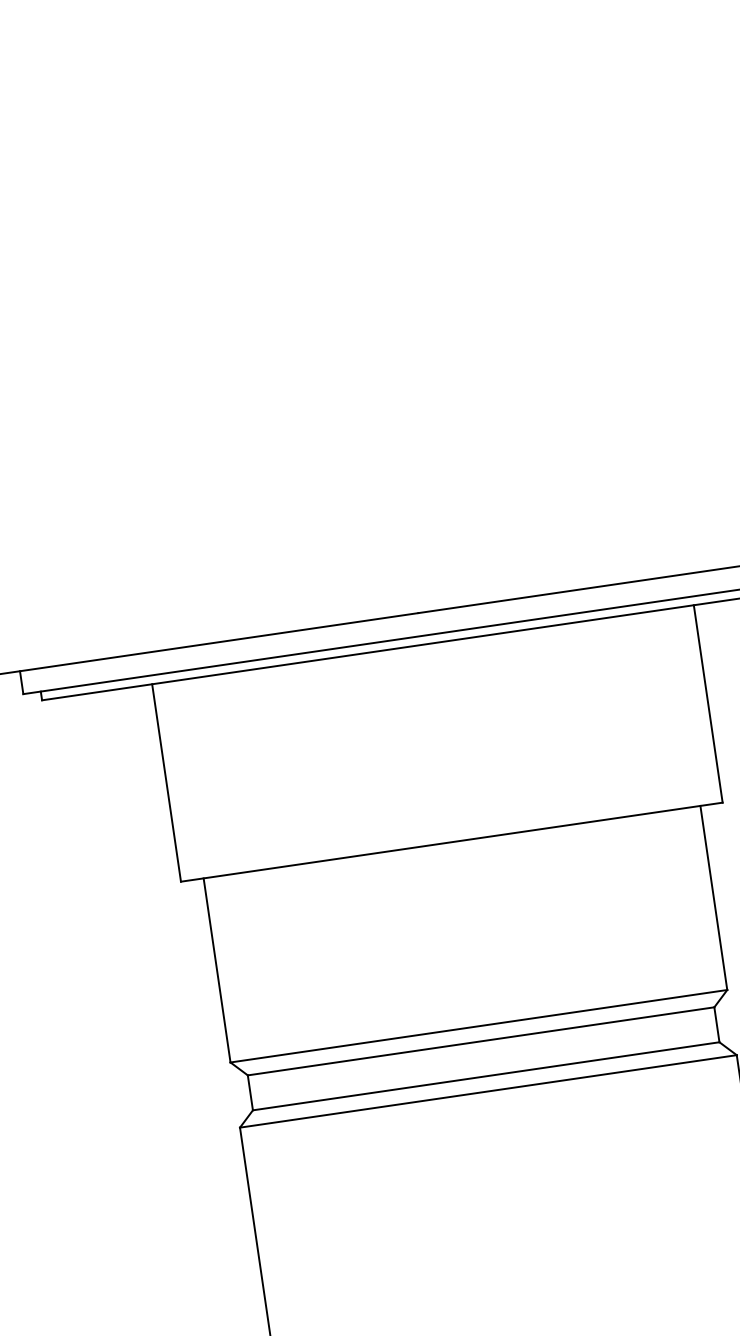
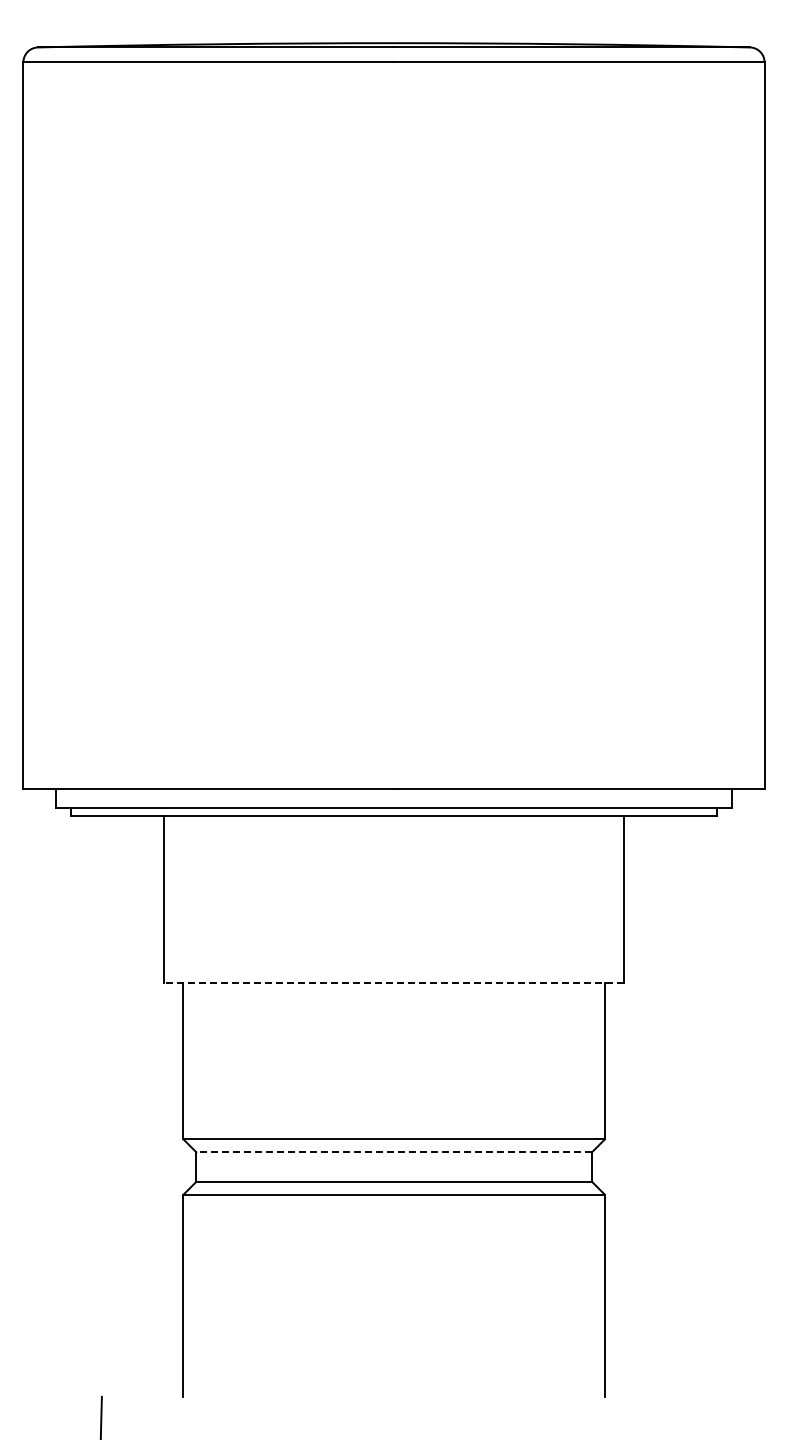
line: (452, 842) -> (394, 983), solid -> dashed
line: (481, 1041) -> (394, 1152), solid -> dashed

